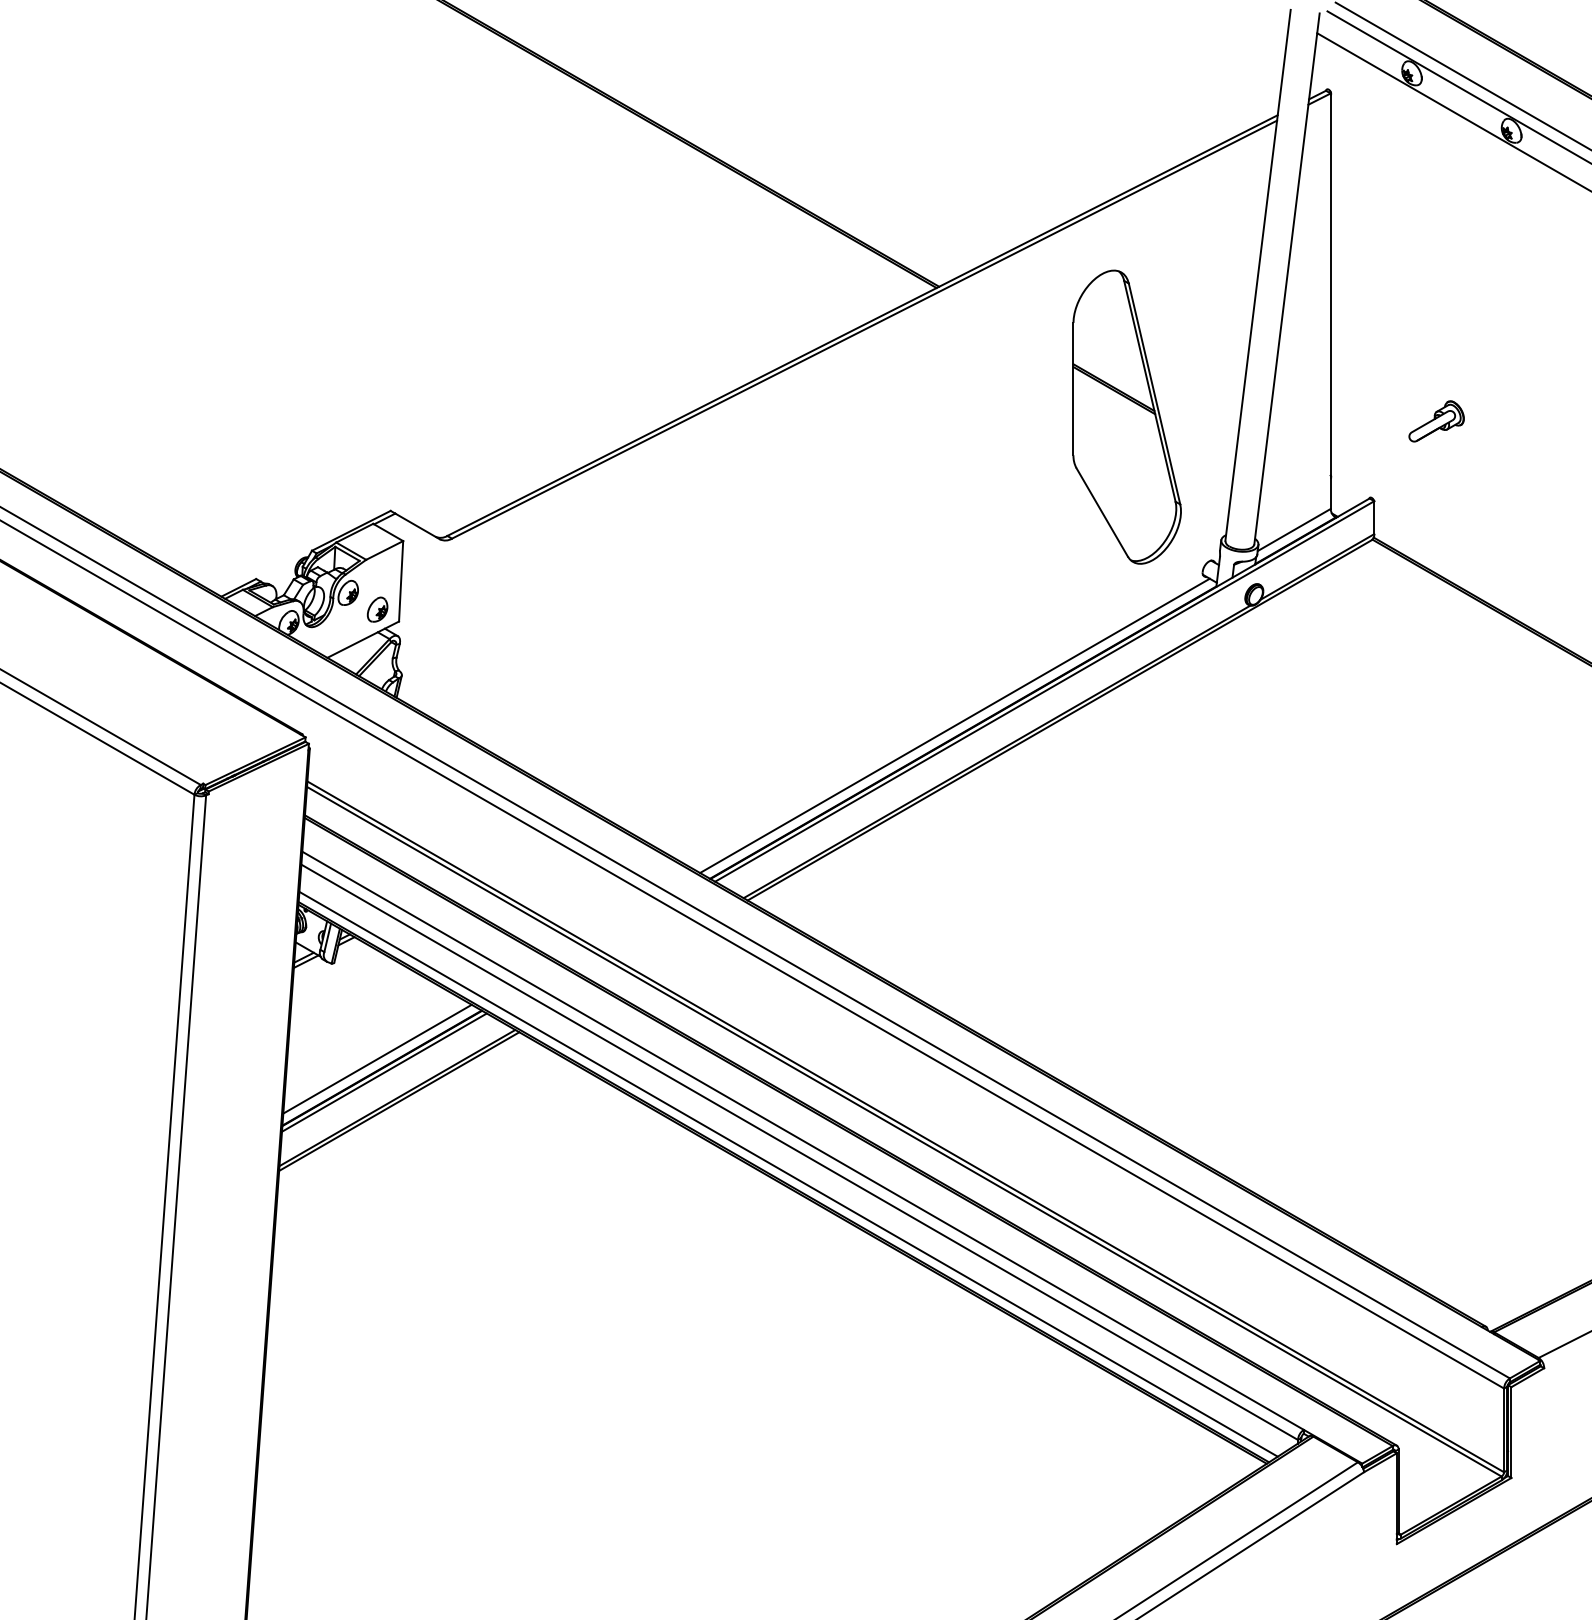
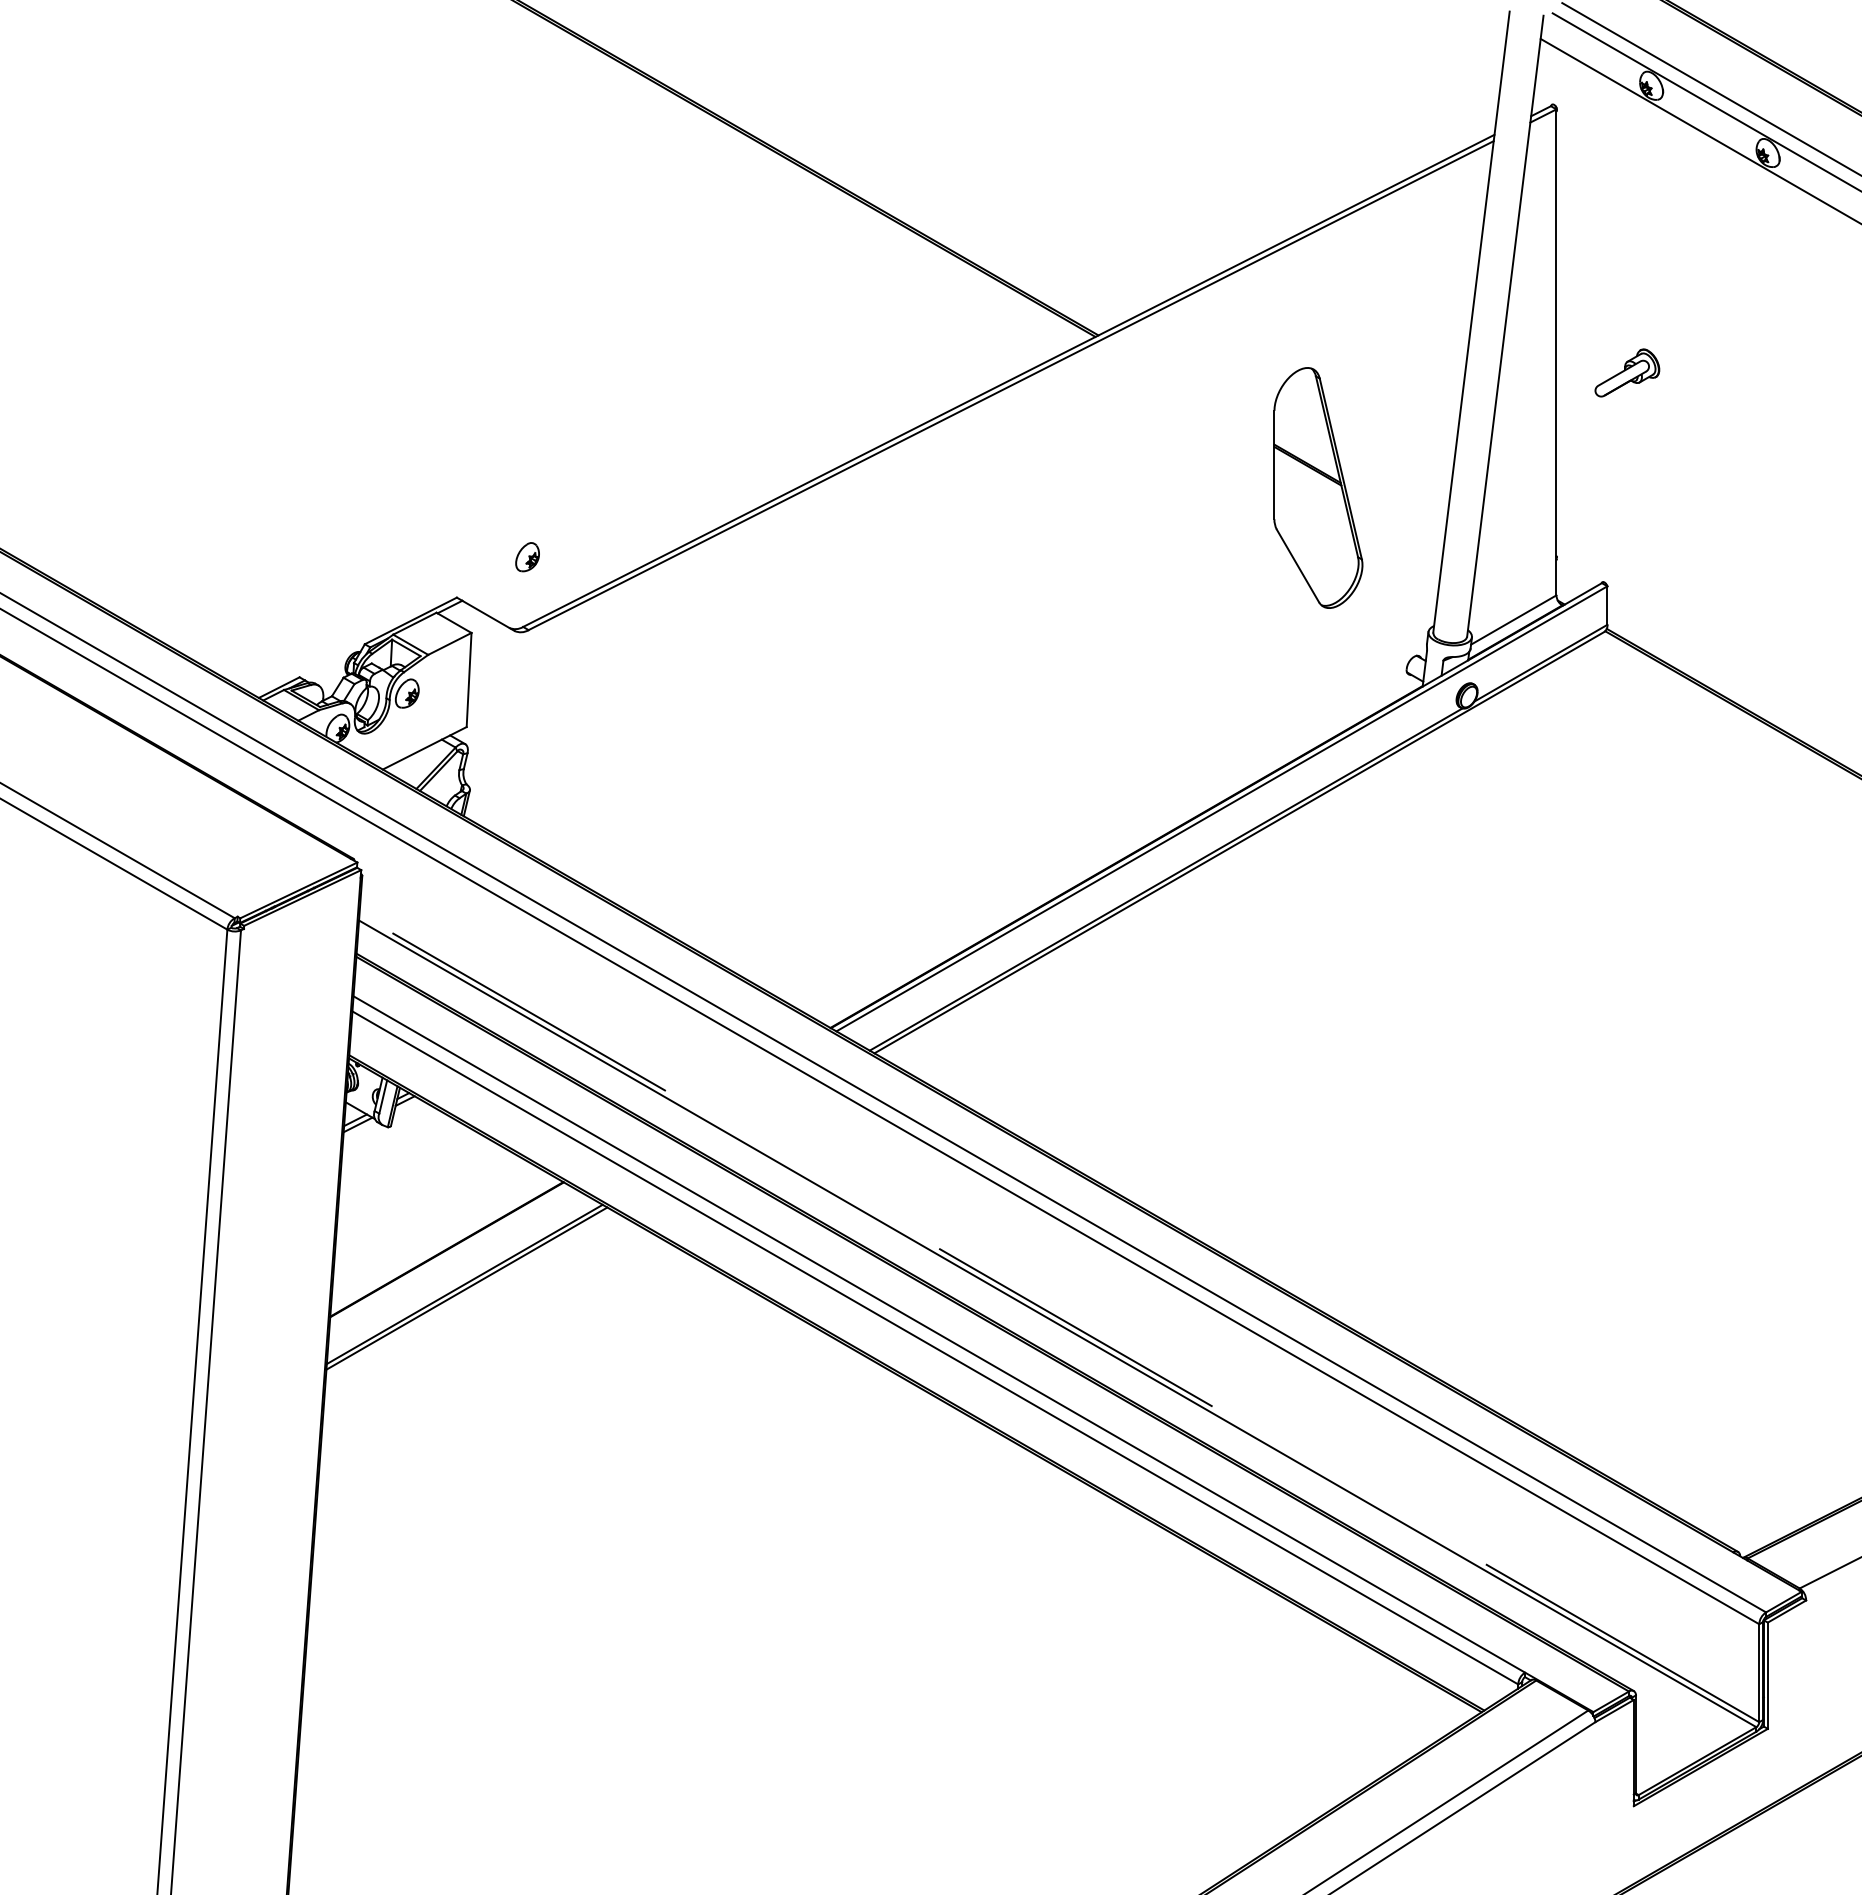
part: (1127, 416) -> (1318, 487), size x0.7
part: (1436, 421) -> (1627, 372), moved
part: (377, 609) -> (527, 557), moved
line: (954, 726) -> (1116, 849), removed
line: (377, 1058) -> (441, 1238), removed
line: (384, 1072) -> (449, 1254), removed
line: (904, 1126) -> (1058, 1317), solid -> dashed
line: (788, 1174) -> (922, 1373), removed

